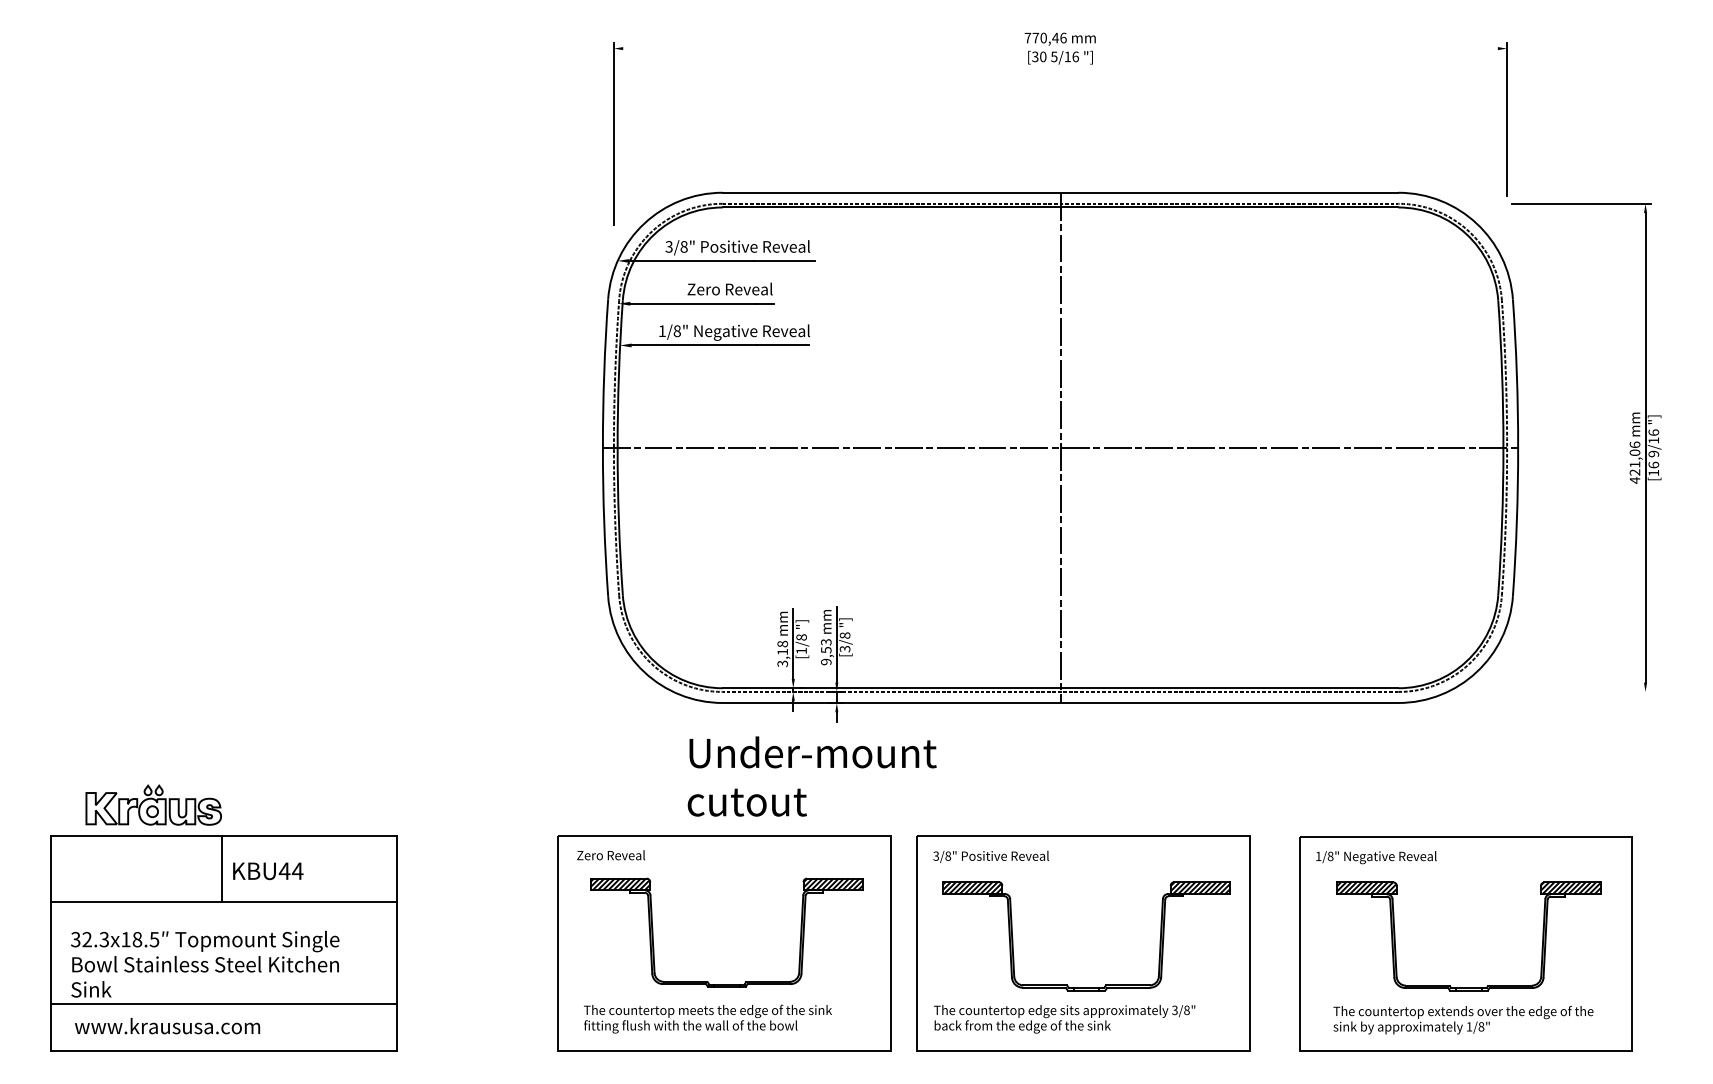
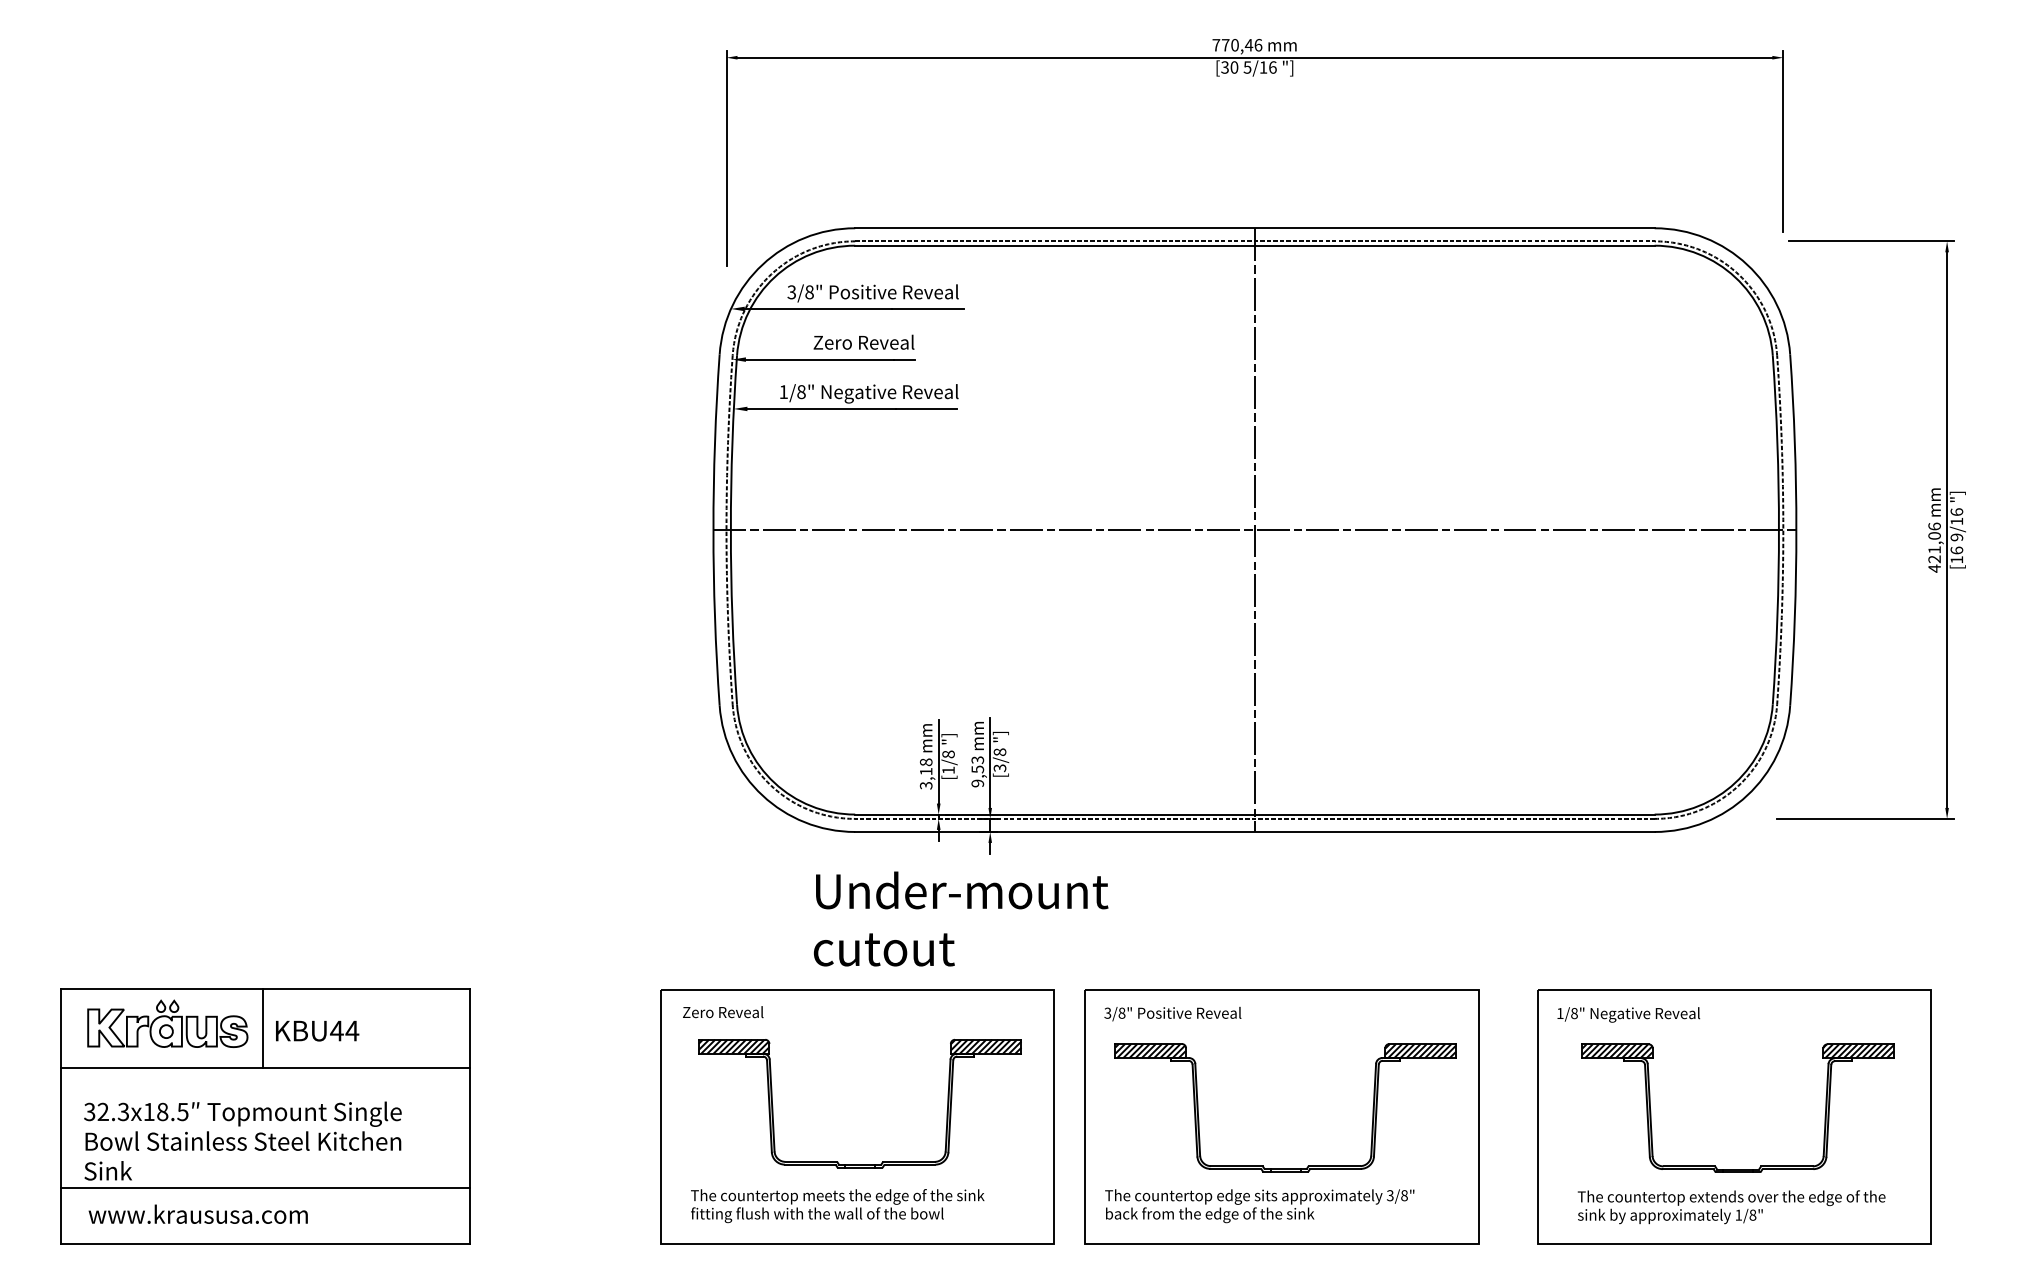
line: (1060, 48) -> (1254, 57), added
line: (1576, 691) -> (1865, 818), added
part: (153, 804) -> (167, 1023), moved

